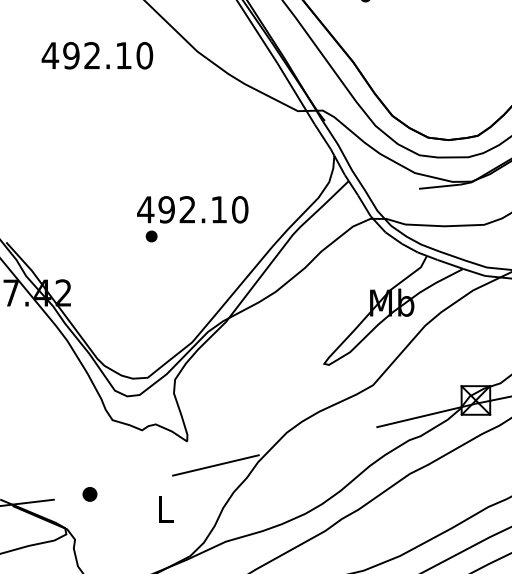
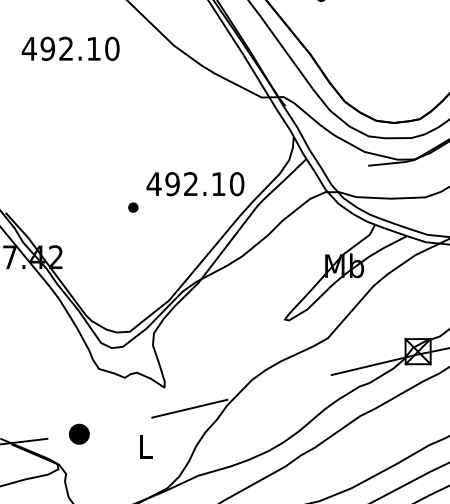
text: (97, 55) -> (70, 48), moved
text: (192, 210) -> (195, 184), moved
part: (89, 493) -> (78, 433), size x1.67

